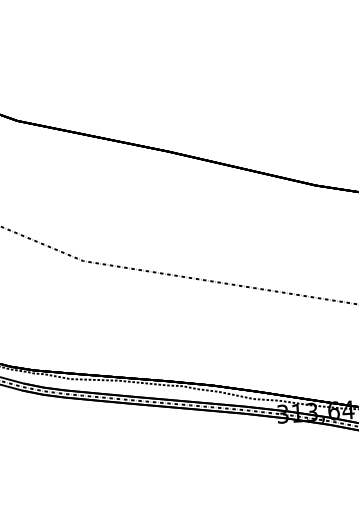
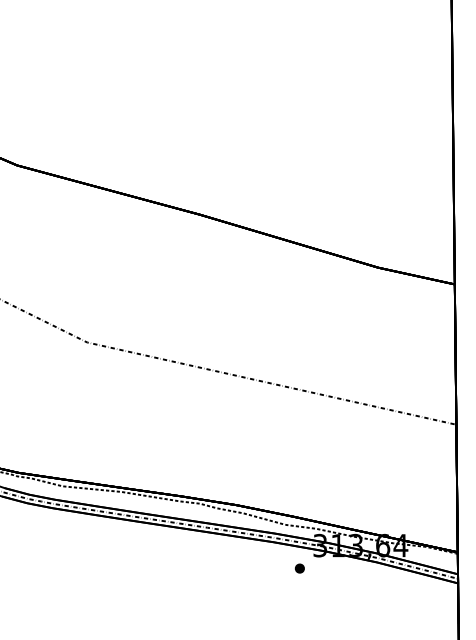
part: (267, 433) -> (299, 568), added

